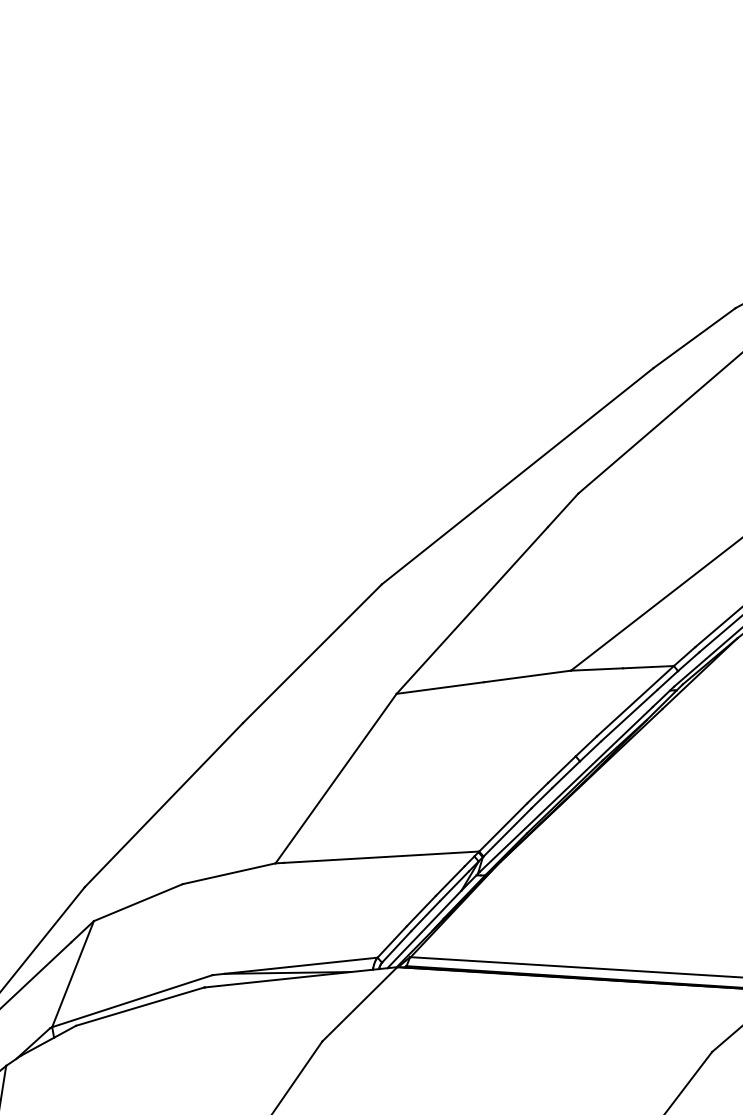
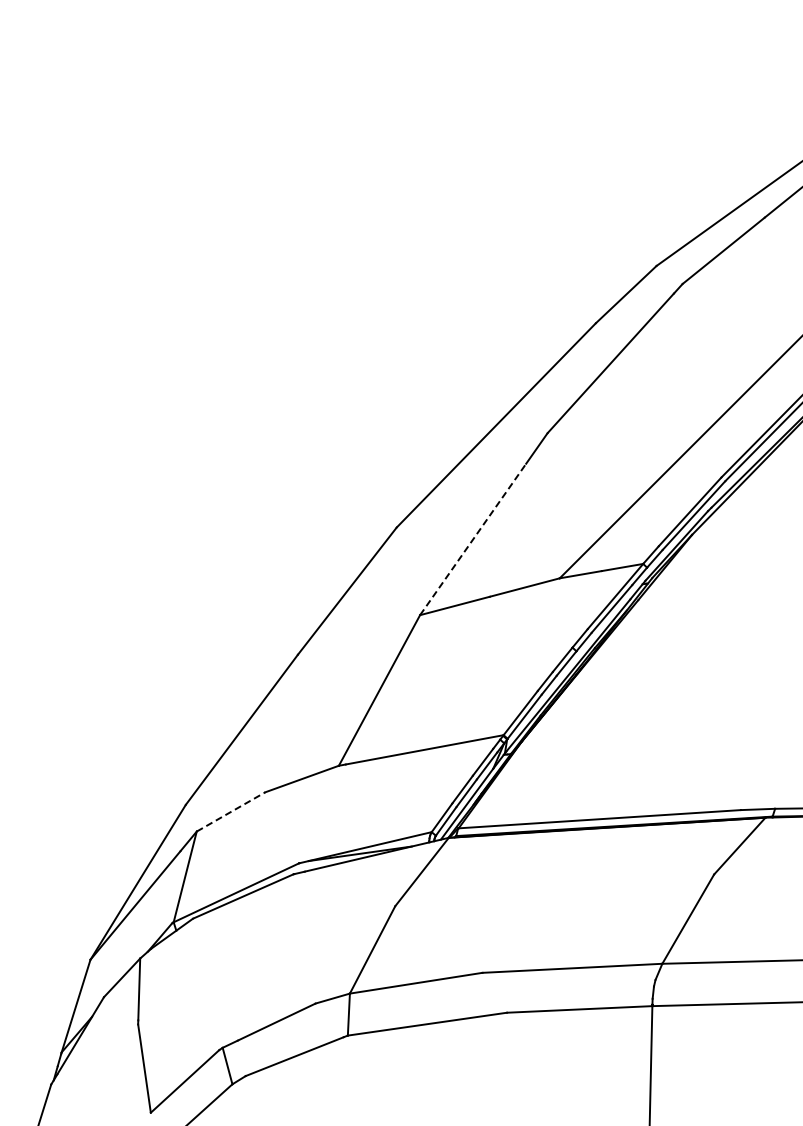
line: (472, 610) -> (473, 539), solid -> dashed
line: (138, 902) -> (231, 811), solid -> dashed

